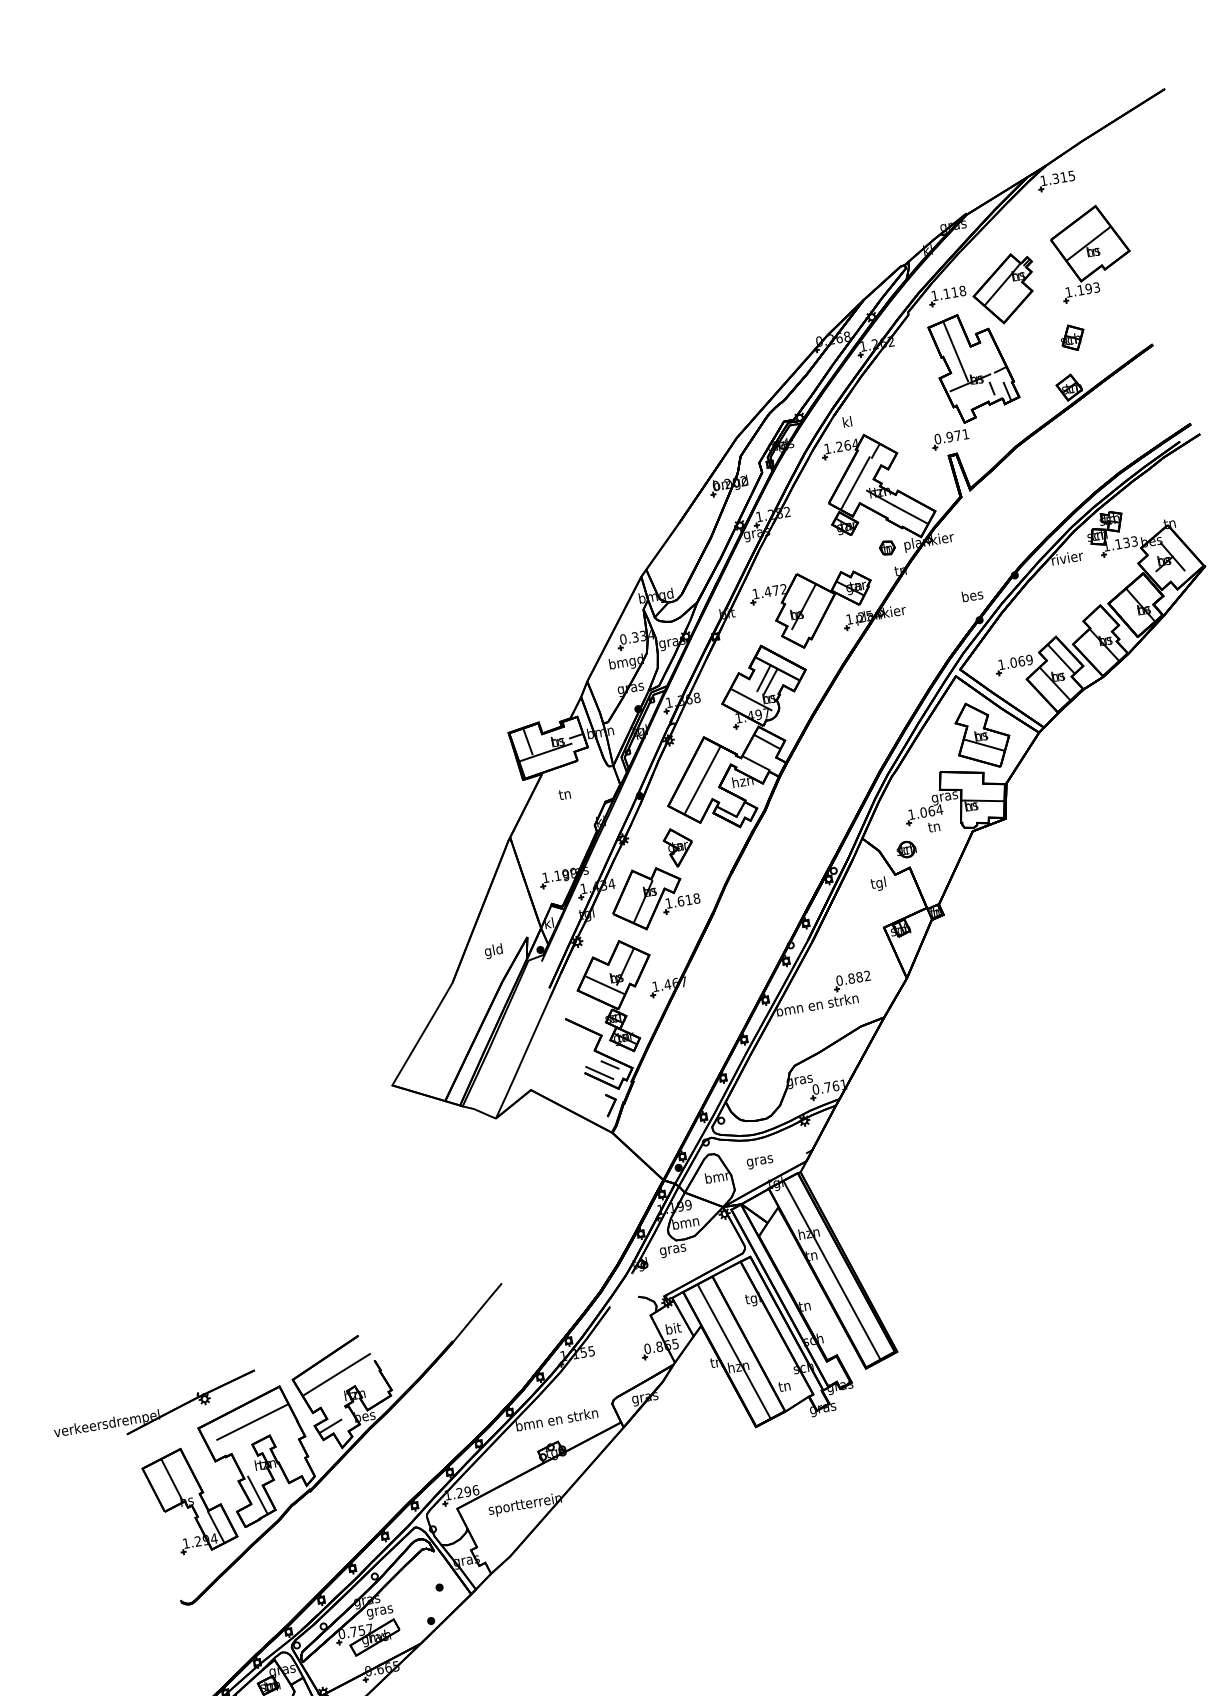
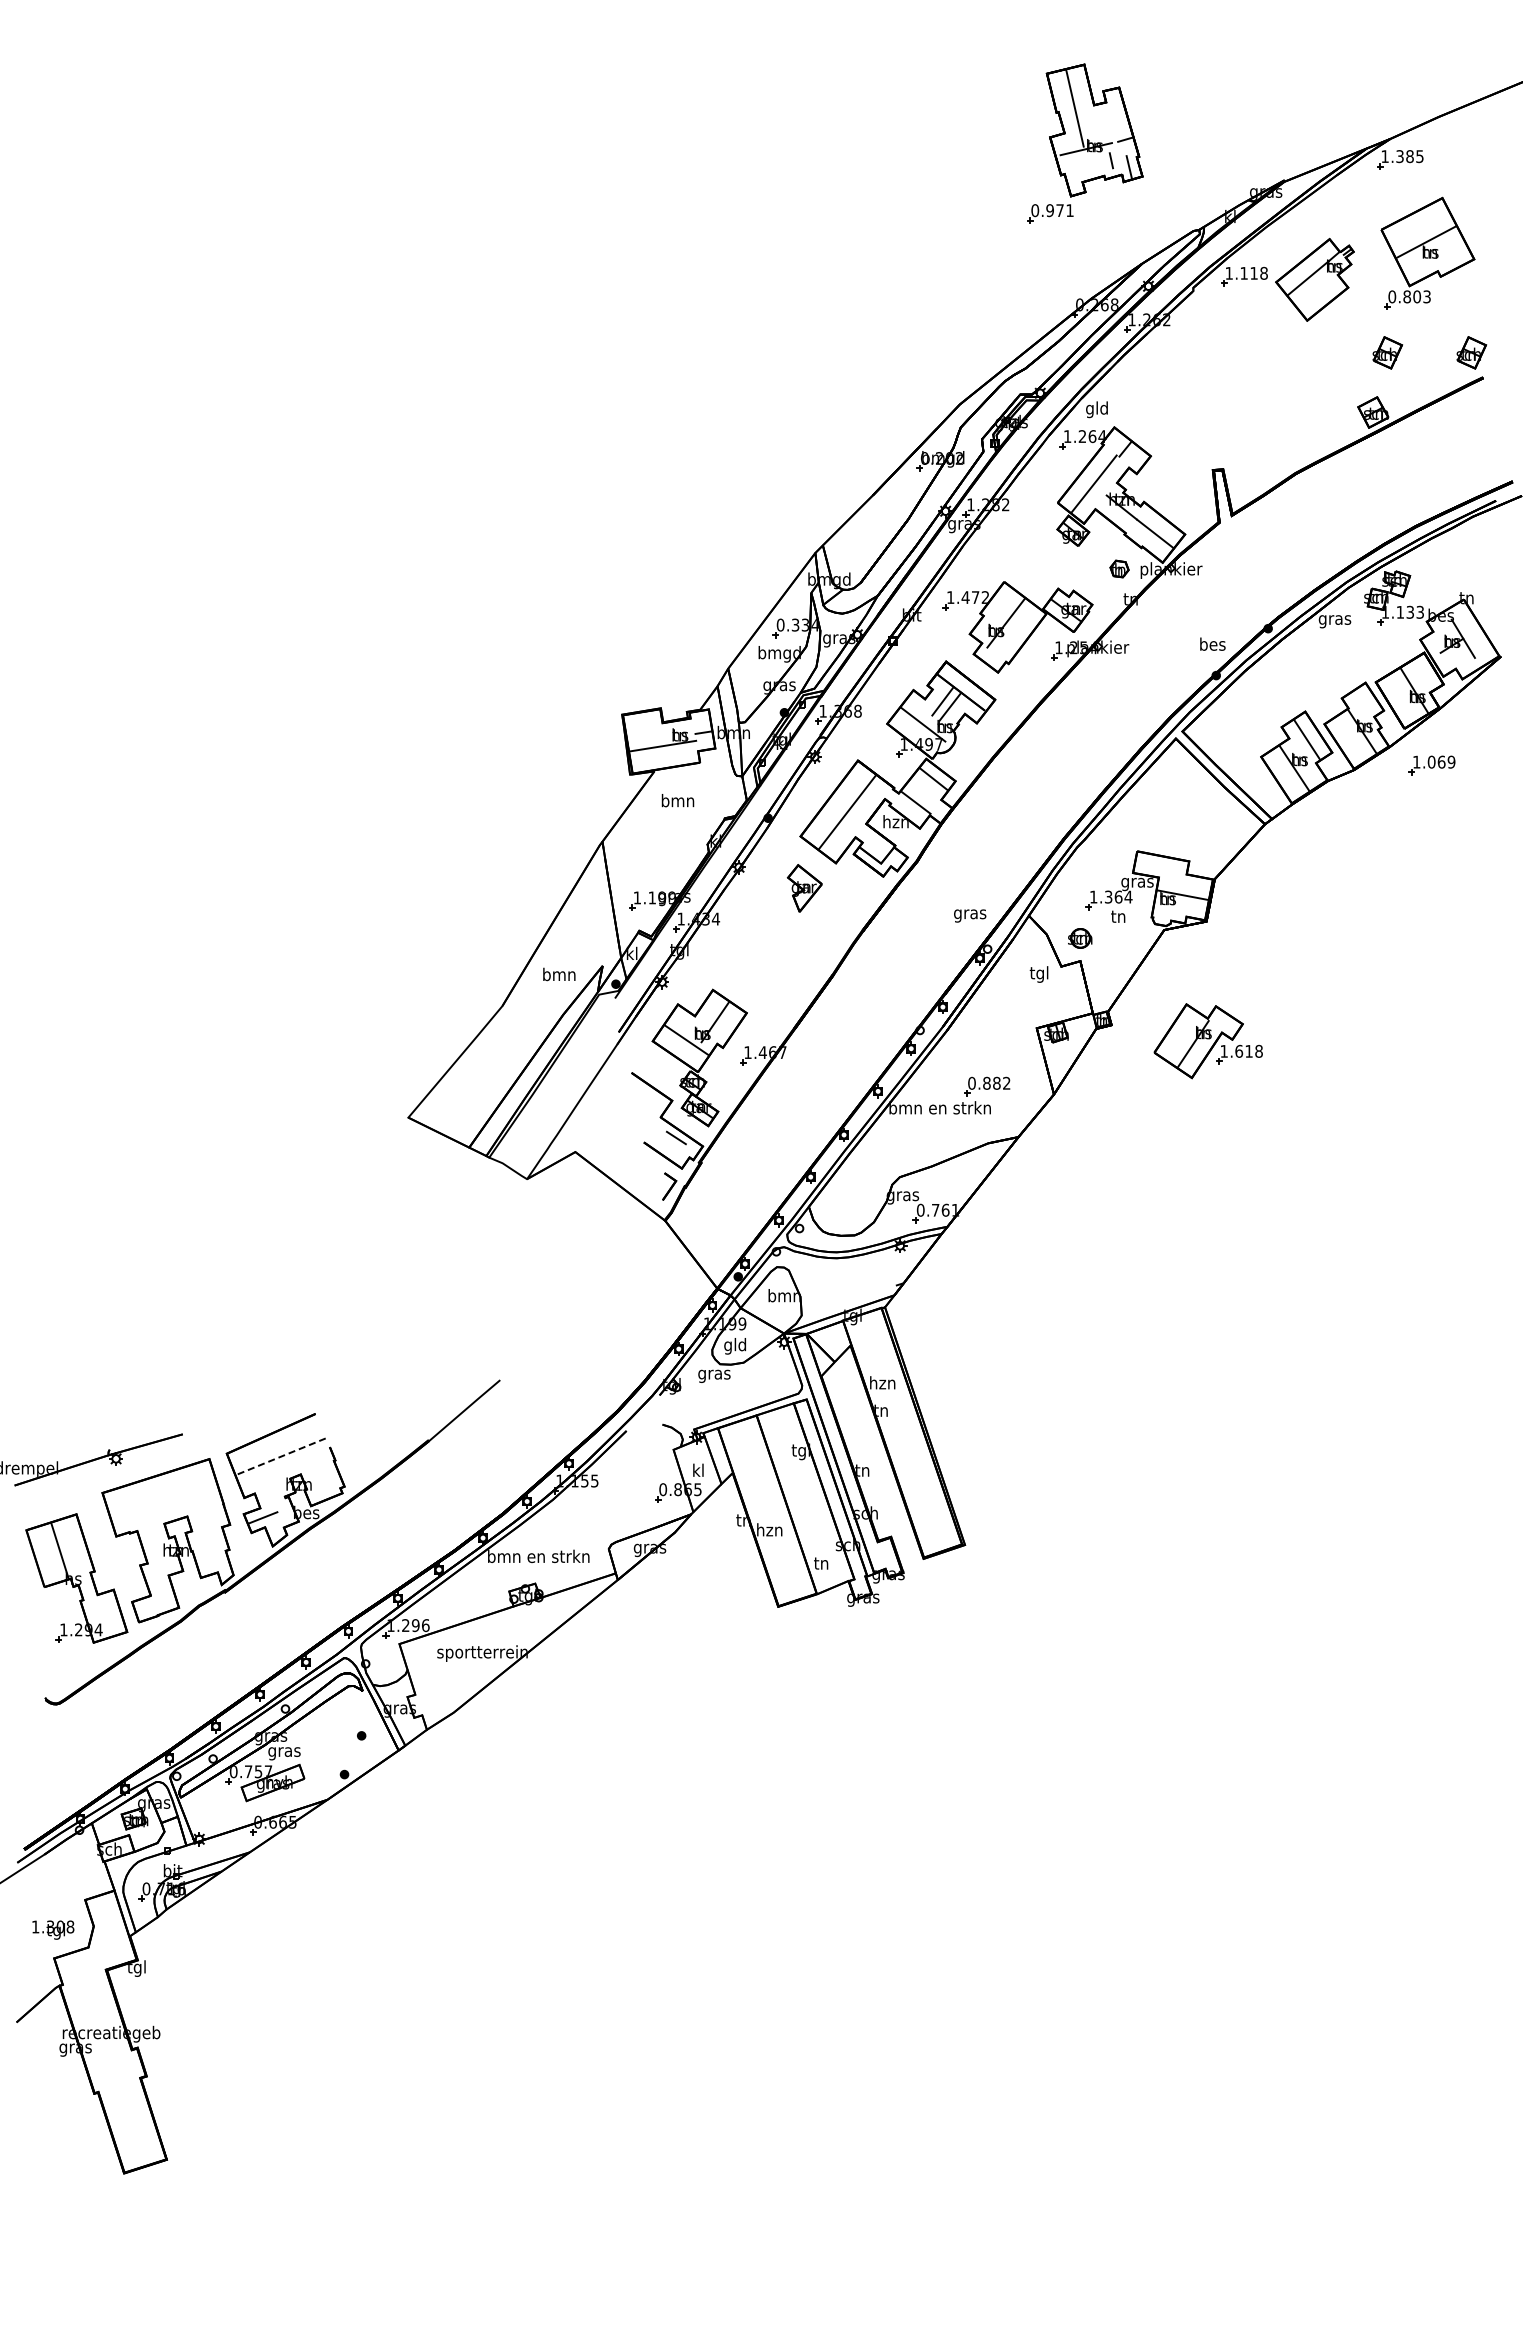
text: (1063, 177) -> (1409, 156), 1.315 -> 1.385
text: (1078, 290) -> (1404, 296), 1.193 -> 0.803
part: (1140, 326) -> (1471, 352), added
part: (969, 378) -> (1085, 143), moved
text: (847, 423) -> (1096, 409), kl -> gld
text: (1067, 558) -> (1335, 619), rivier -> gras
part: (1013, 665) -> (1431, 765), moved
part: (982, 735) -> (1195, 815), removed
line: (527, 741) -> (643, 728), removed
text: (564, 794) -> (677, 800), tn -> bmn
text: (923, 812) -> (1108, 896), 1.064 -> 1.364
part: (654, 897) -> (1207, 1041), moved
text: (494, 950) -> (559, 975), gld -> bmn
line: (599, 1072) -> (662, 1145), removed
text: (760, 1161) -> (970, 915), moved
text: (686, 1224) -> (735, 1346), bmn -> gld
line: (831, 1270) -> (902, 1432), removed
text: (673, 1327) -> (698, 1469), bit -> kl
line: (734, 1351) -> (767, 1510), removed
line: (336, 1374) -> (280, 1456), solid -> dashed
line: (252, 1421) -> (169, 1496), removed
line: (257, 1495) -> (160, 1586), removed
line: (216, 1527) -> (103, 1616), removed

